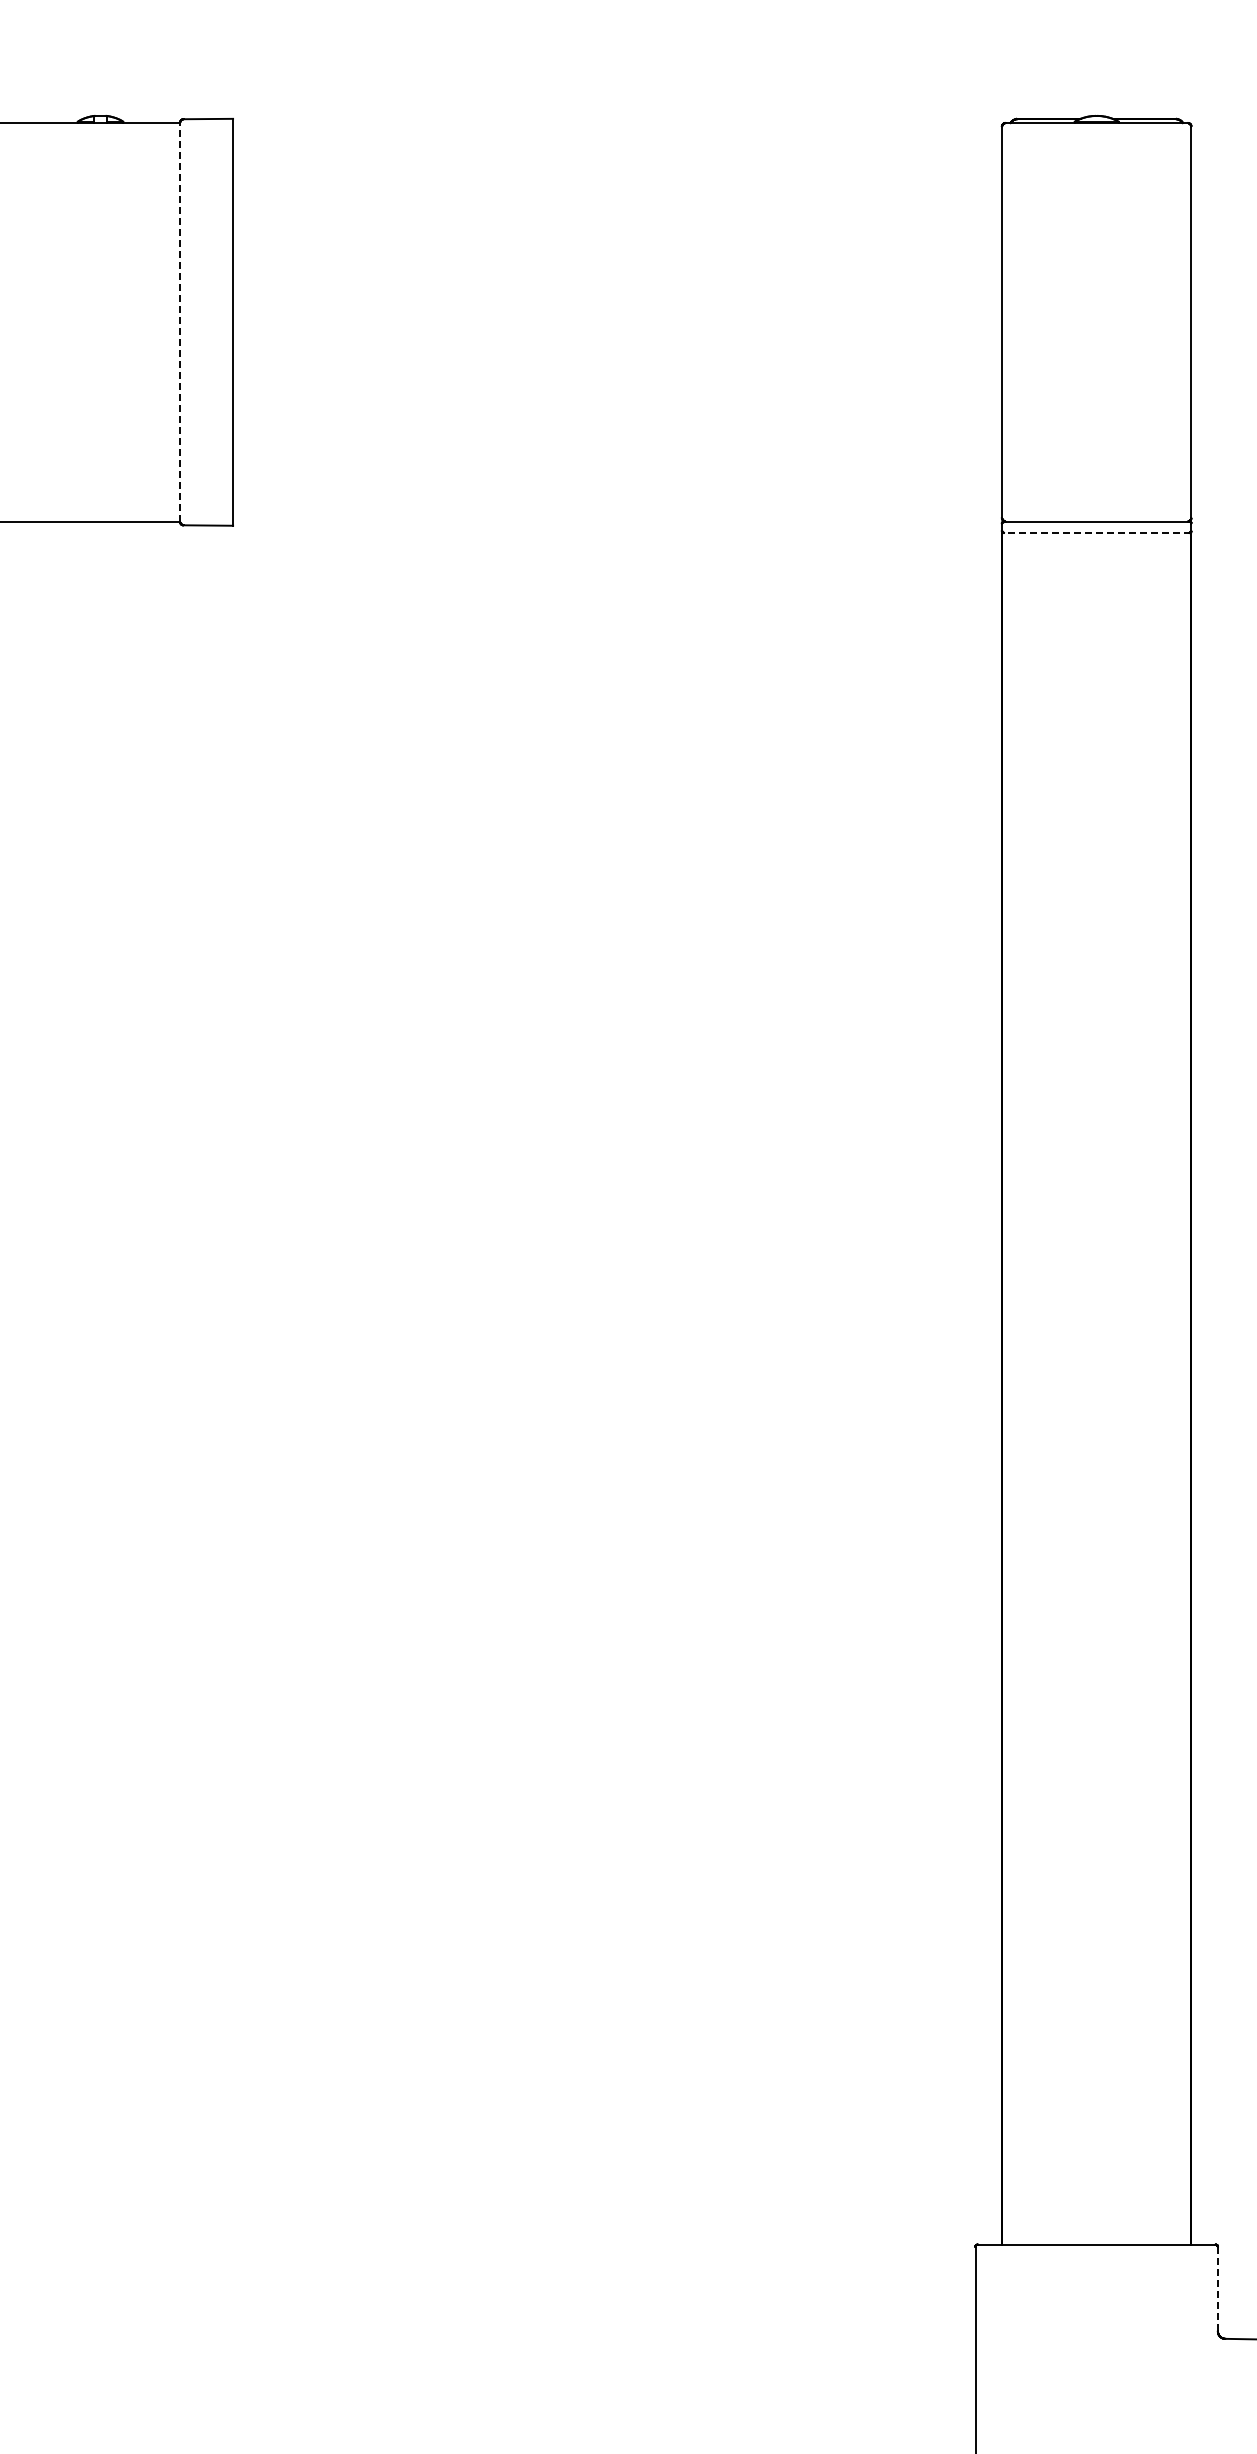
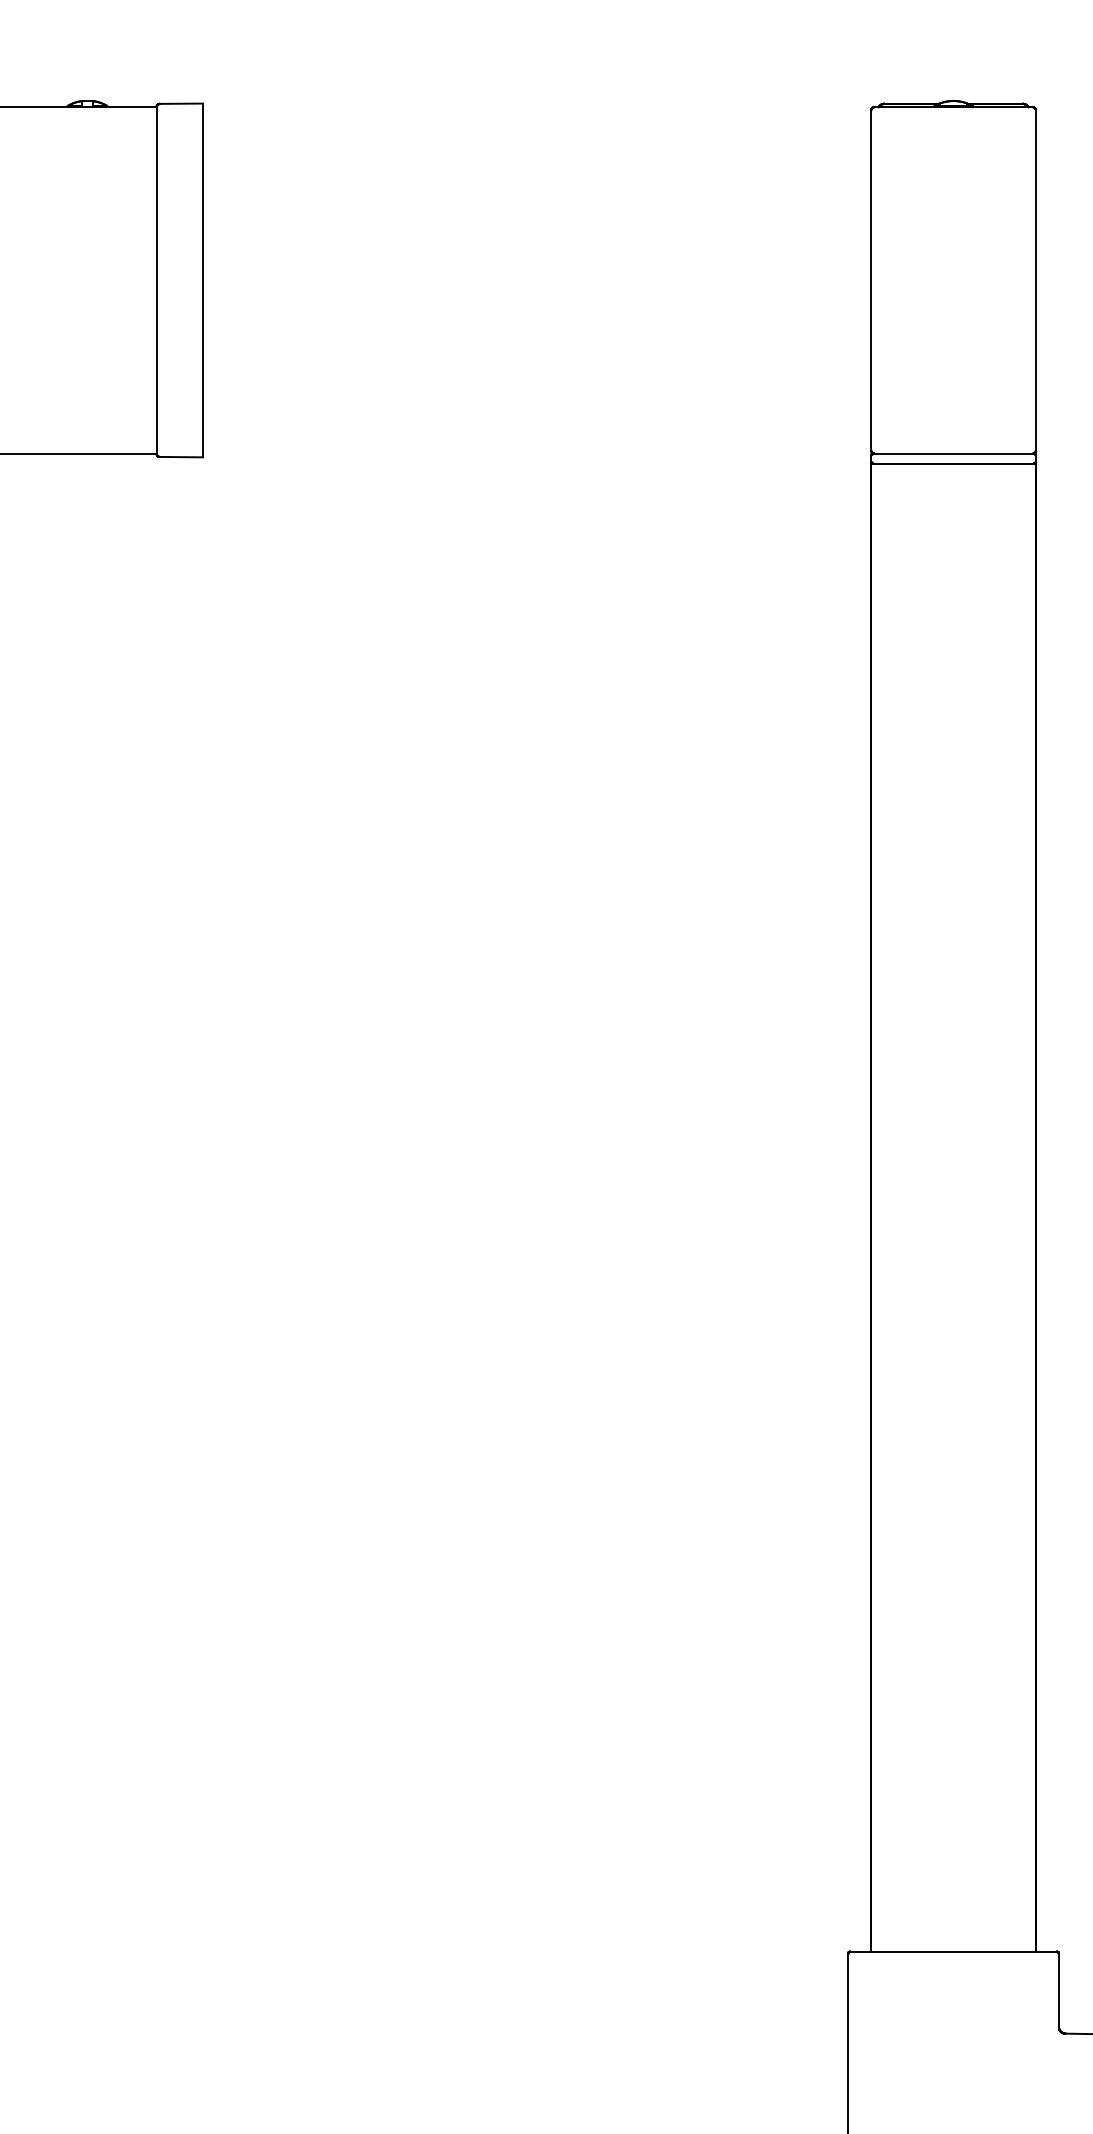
line: (180, 321) -> (157, 279), dashed -> solid
line: (1096, 532) -> (953, 463), dashed -> solid
line: (1217, 2288) -> (1058, 1989), dashed -> solid

